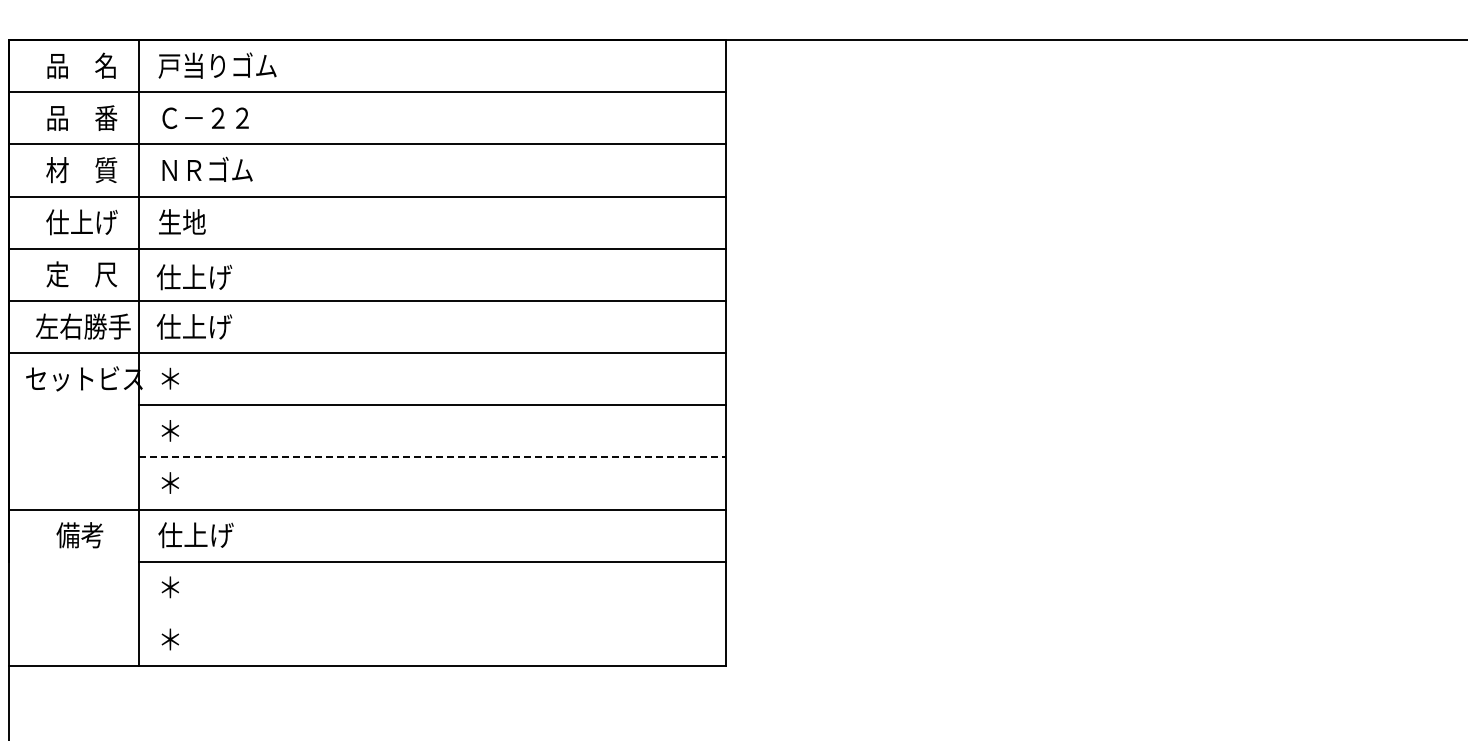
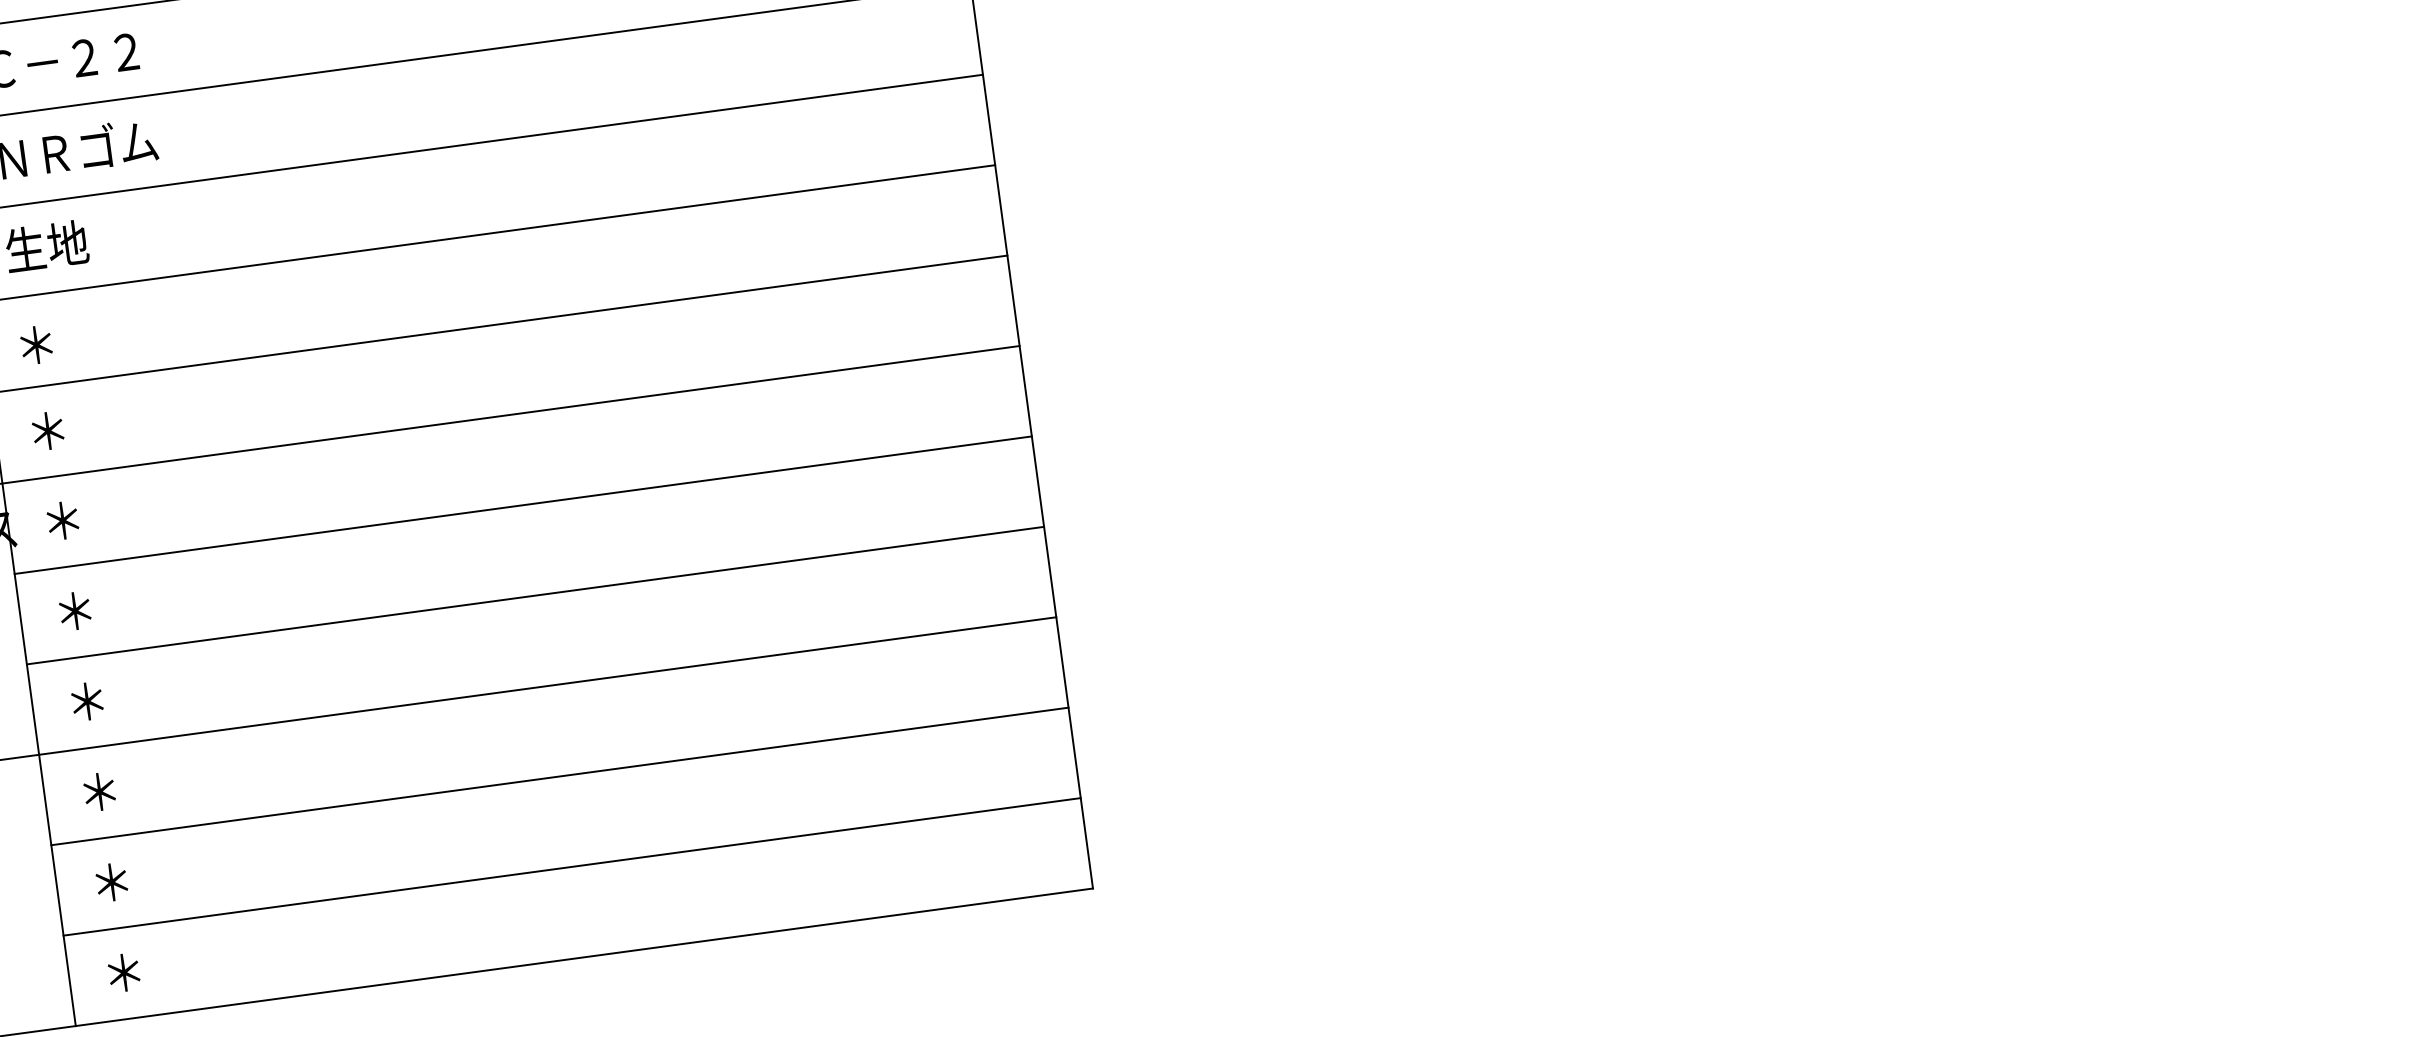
text: (194, 277) -> (81, 339), 仕上げ -> ＊
text: (194, 326) -> (92, 424), 仕上げ -> ＊
line: (432, 457) -> (535, 595), dashed -> solid
text: (195, 535) -> (143, 786), 仕上げ -> ＊
line: (431, 613) -> (570, 866), added

